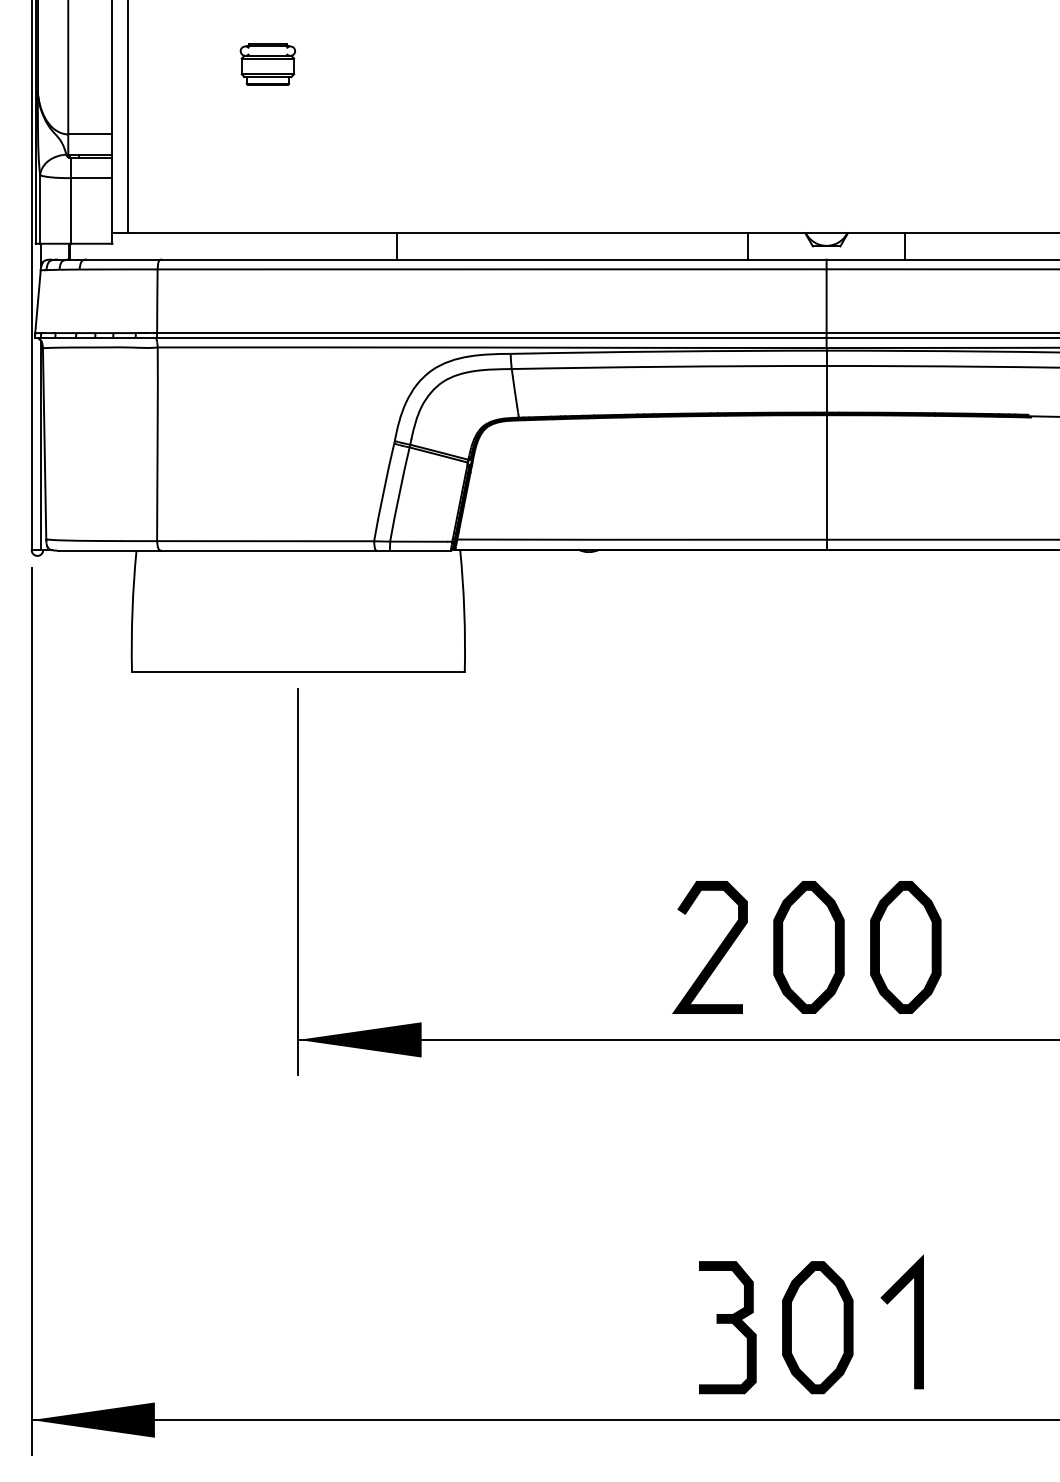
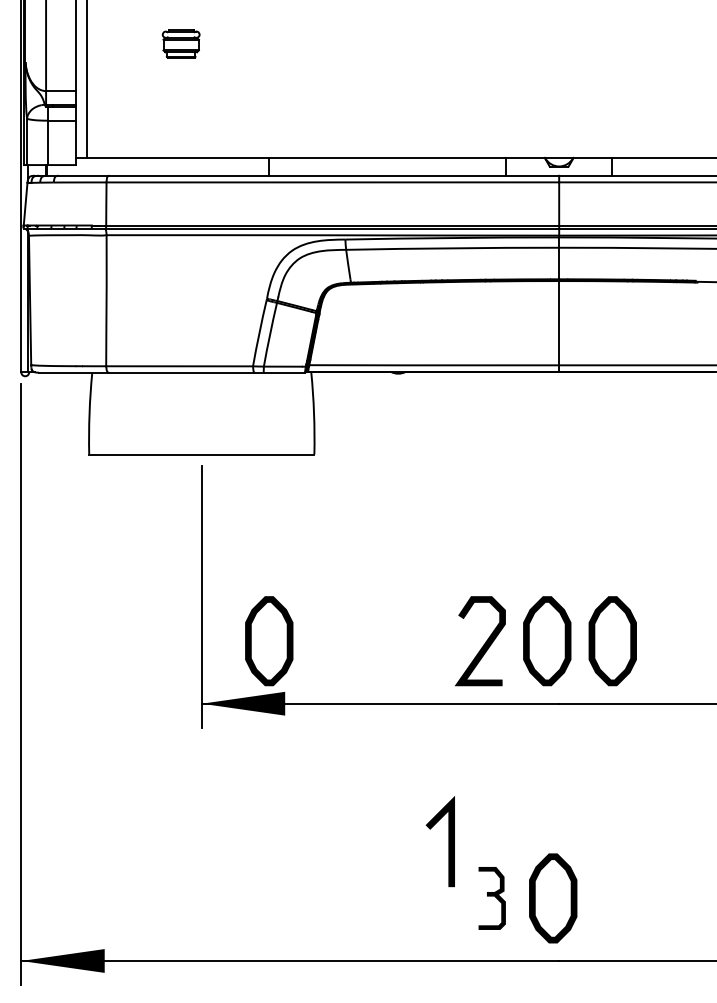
part: (398, 947) -> (269, 641), added
line: (914, 1321) -> (448, 841), moved
part: (726, 1327) -> (491, 898), size x0.7

